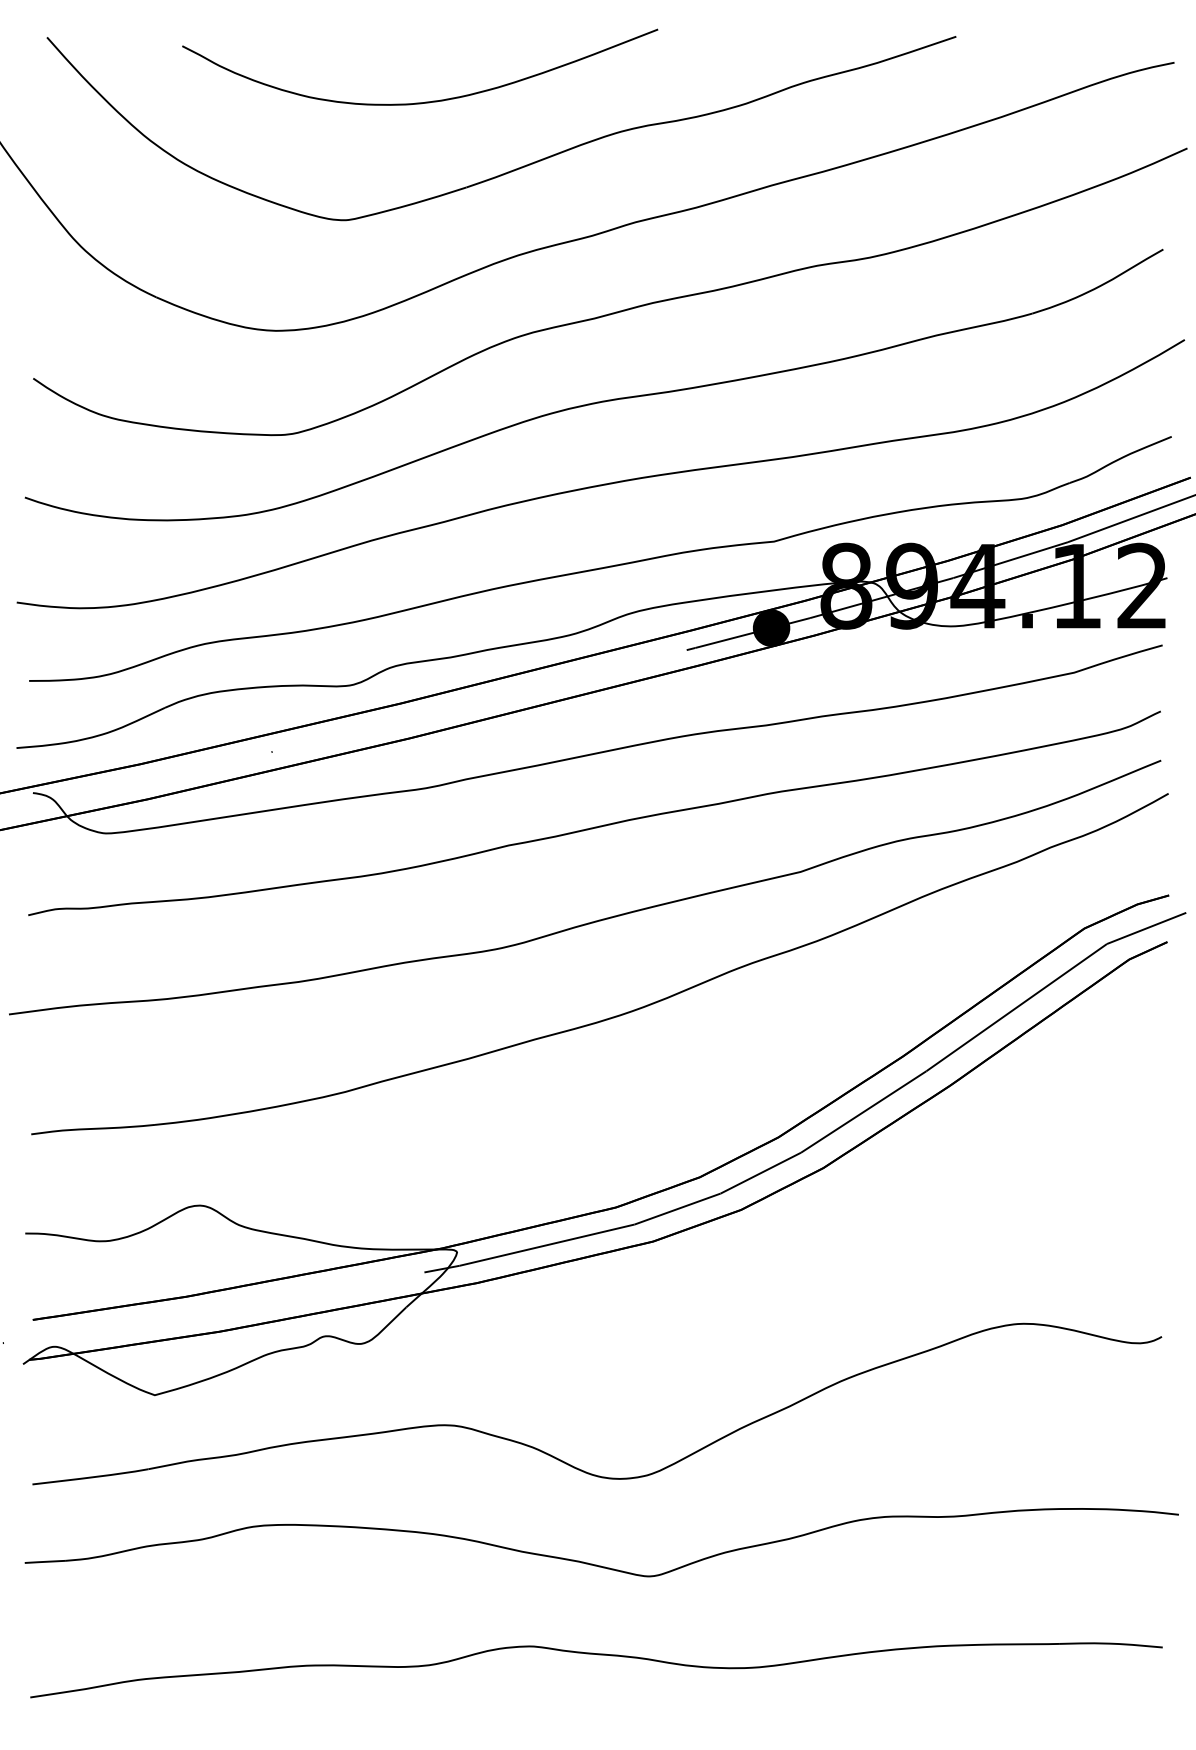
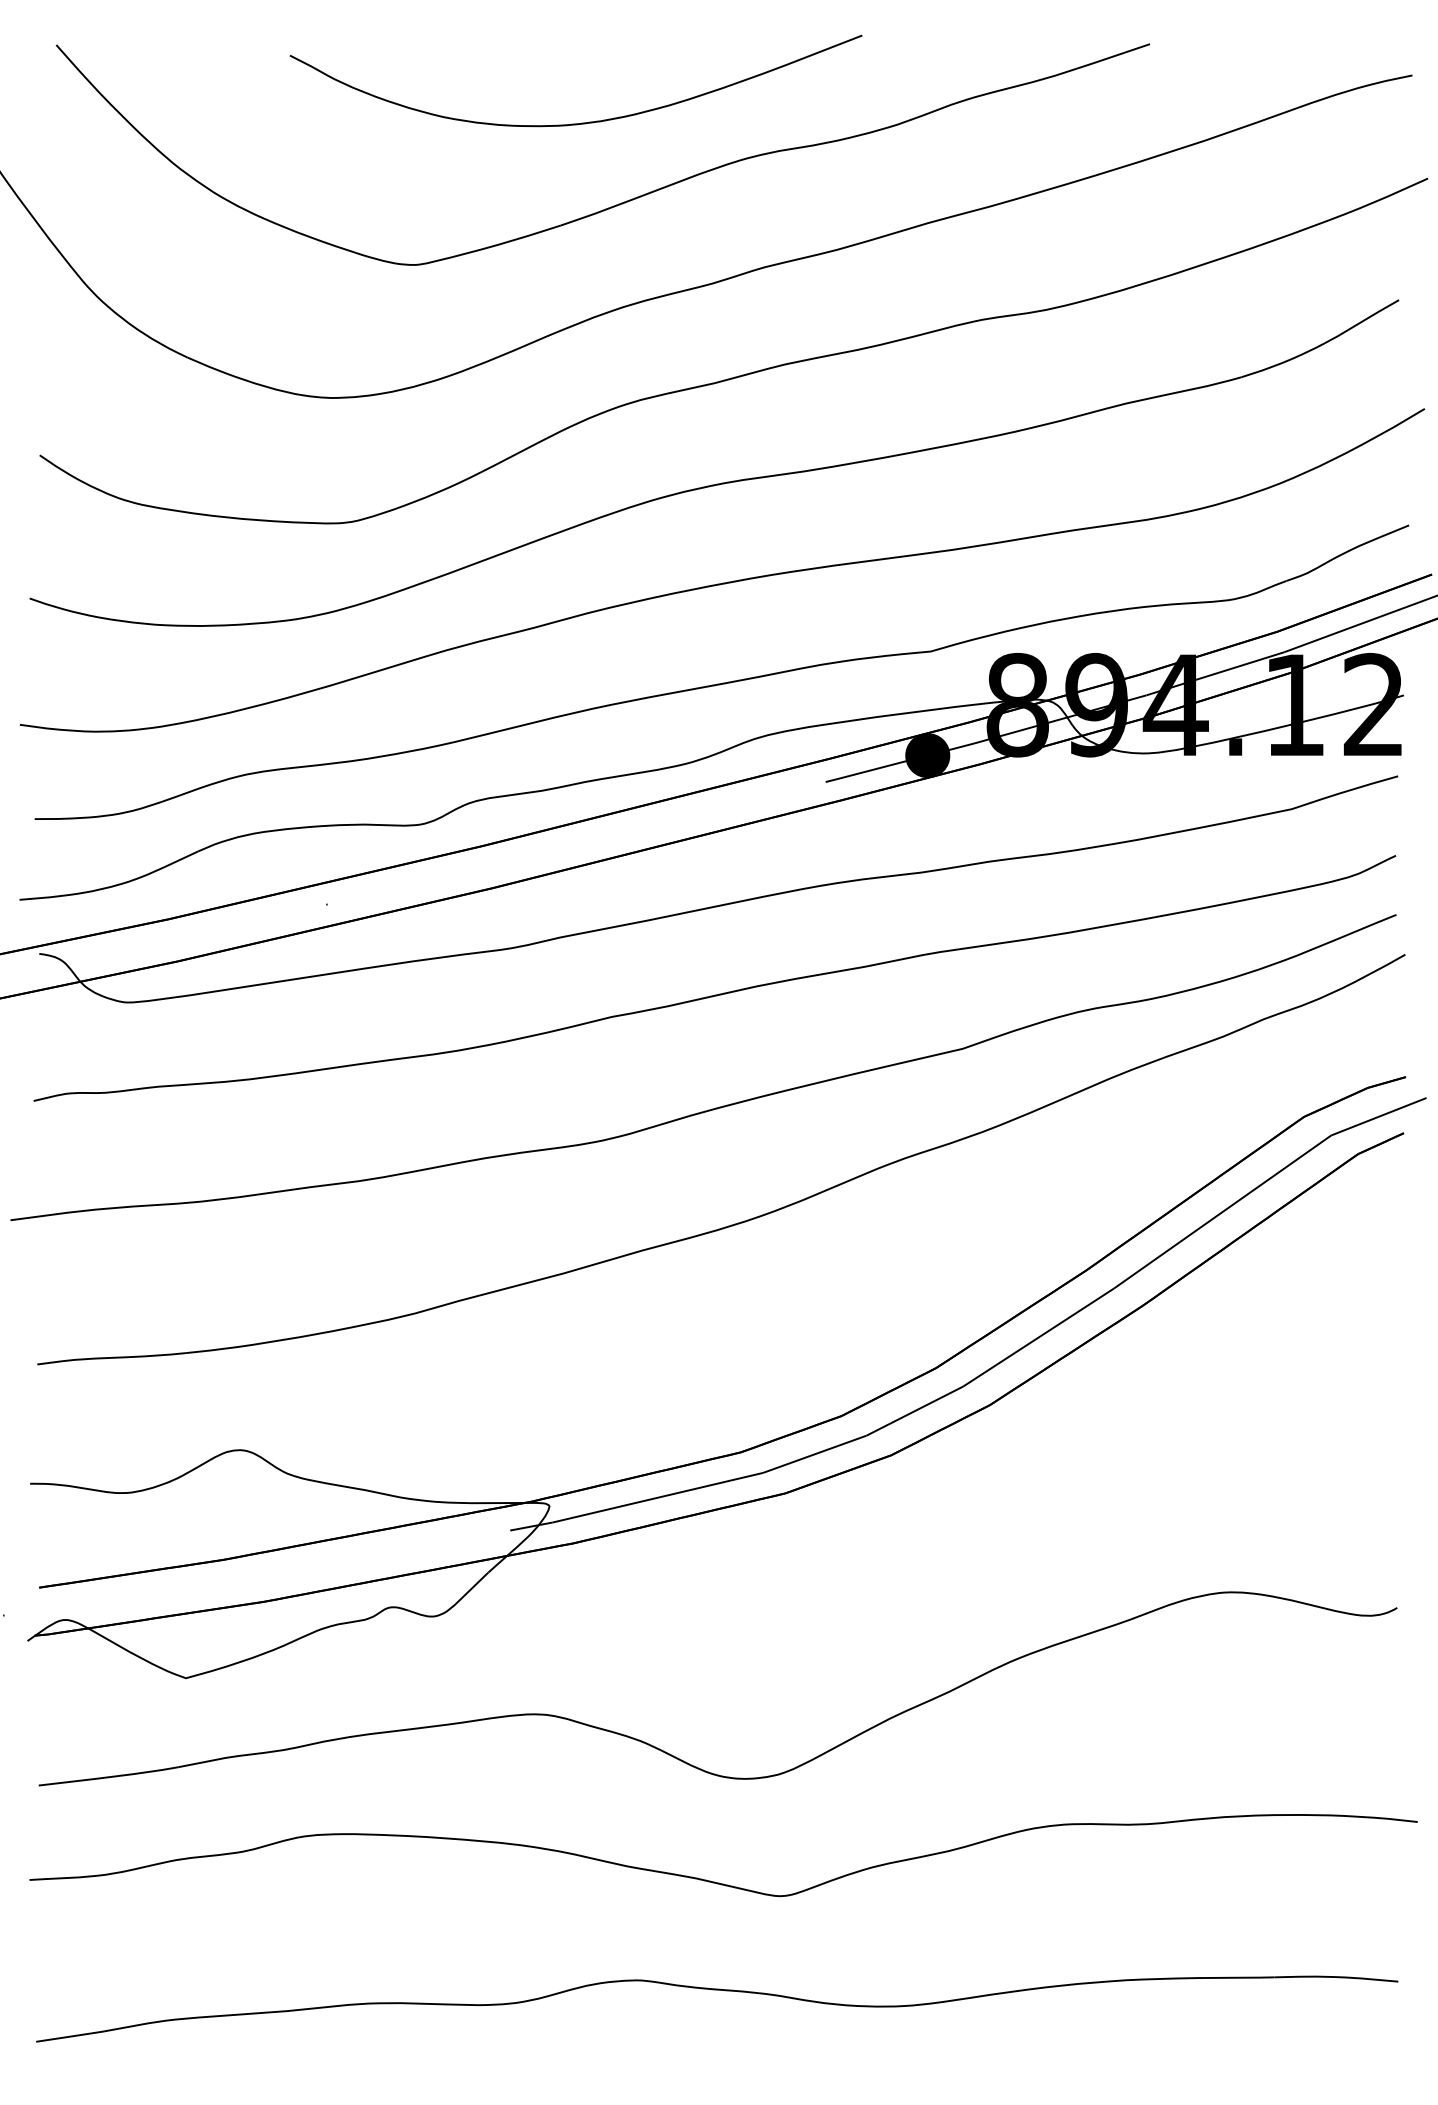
curve: (425, 101) -> (582, 122), moved

